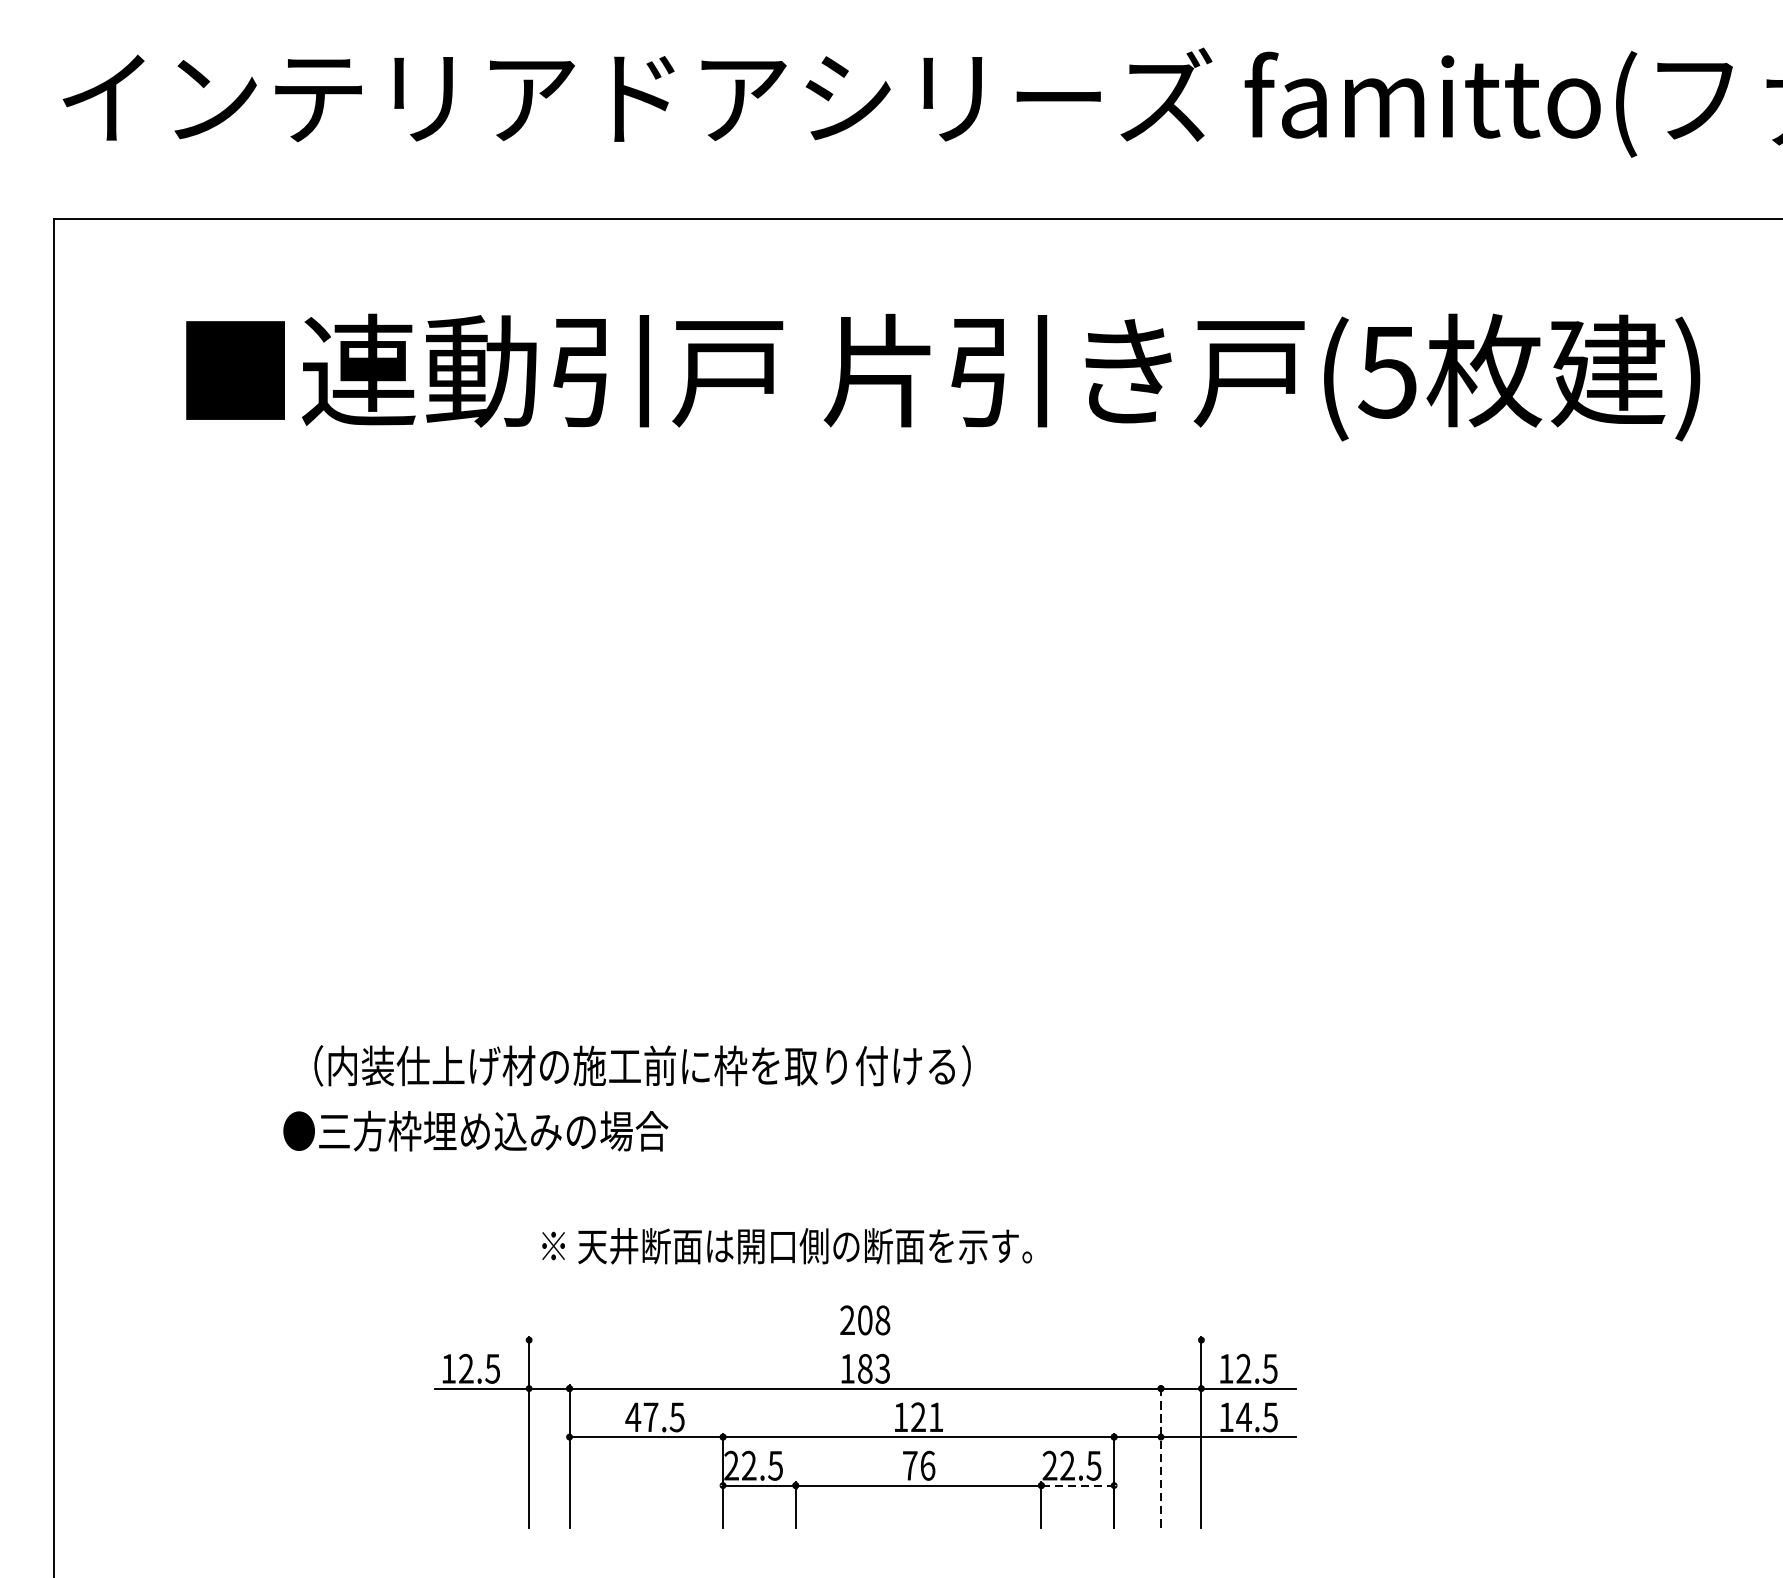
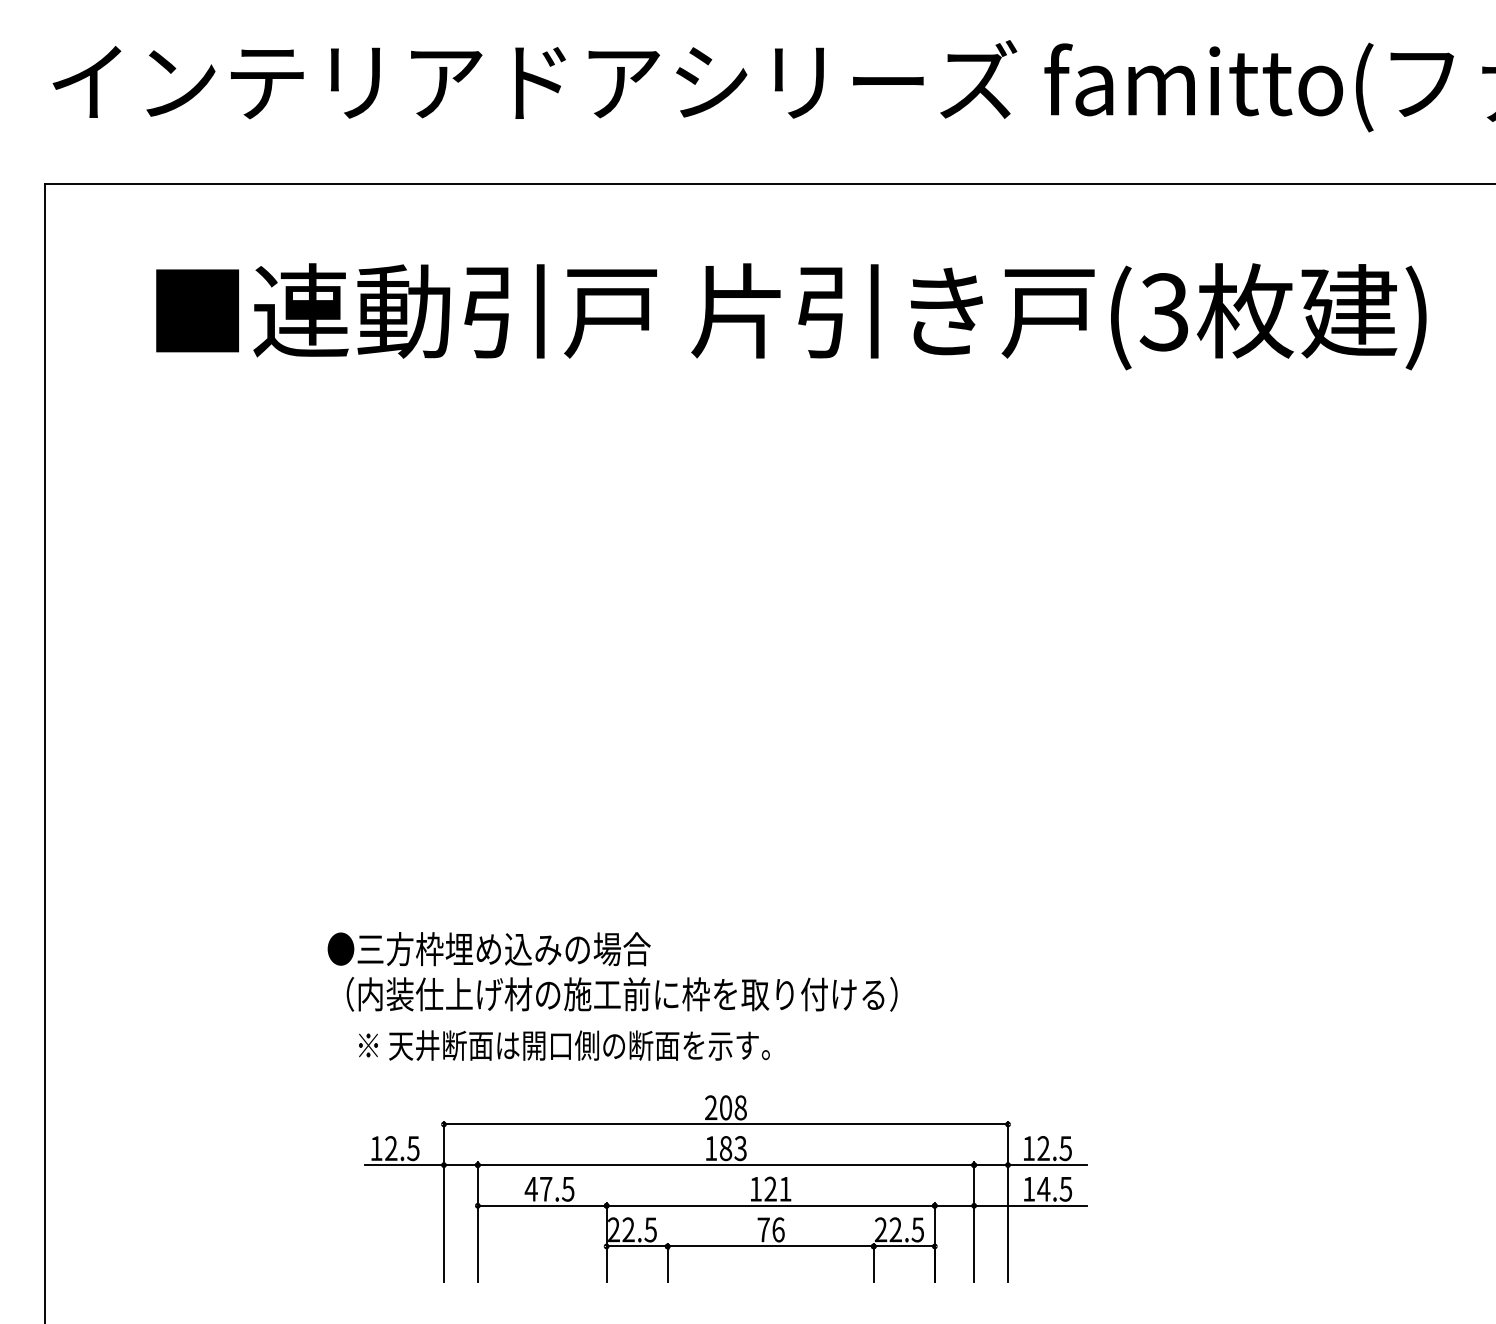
text: (1386, 372) -> (1163, 312), (5 -> (3
text: (641, 1066) -> (621, 994), moved
text: (474, 1131) -> (488, 949), moved
text: (787, 1246) -> (564, 1045), moved
line: (864, 1340) -> (725, 1124), added
line: (1161, 1457) -> (974, 1222), dashed -> solid
line: (1078, 1485) -> (904, 1246), dashed -> solid

